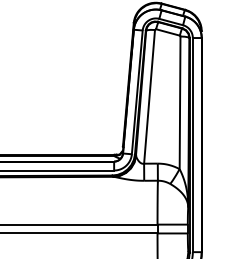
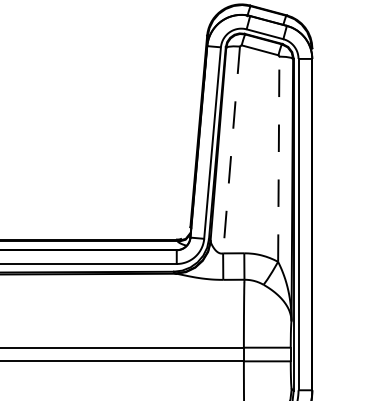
line: (149, 97) -> (231, 150), solid -> dashed
line: (180, 102) -> (279, 158), solid -> dashed

